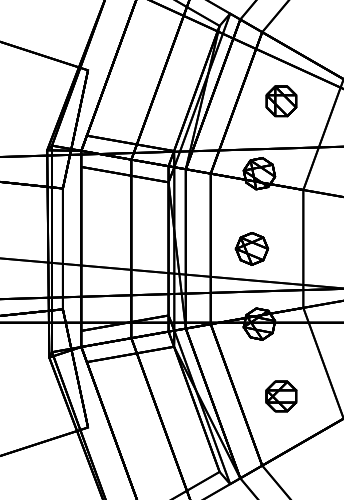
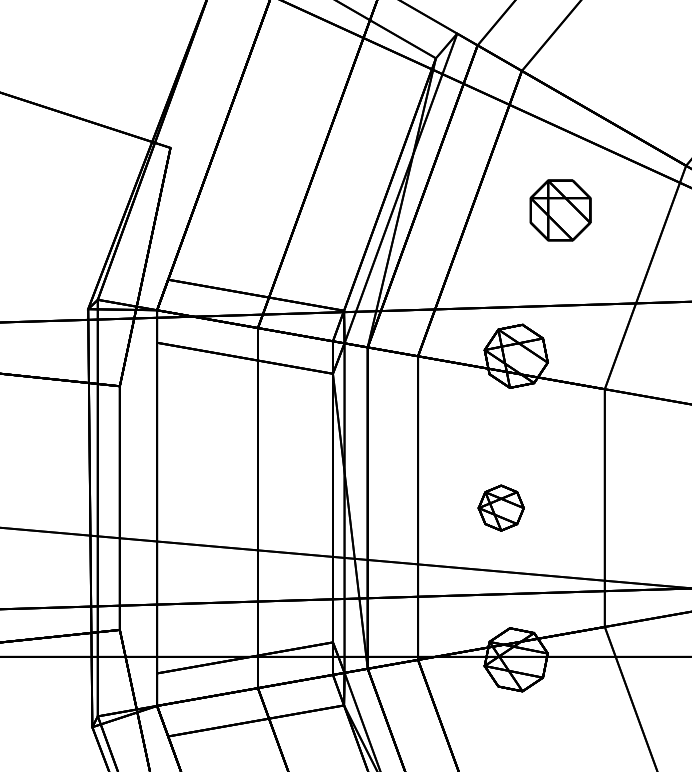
part: (251, 248) -> (500, 507), size x0.7

